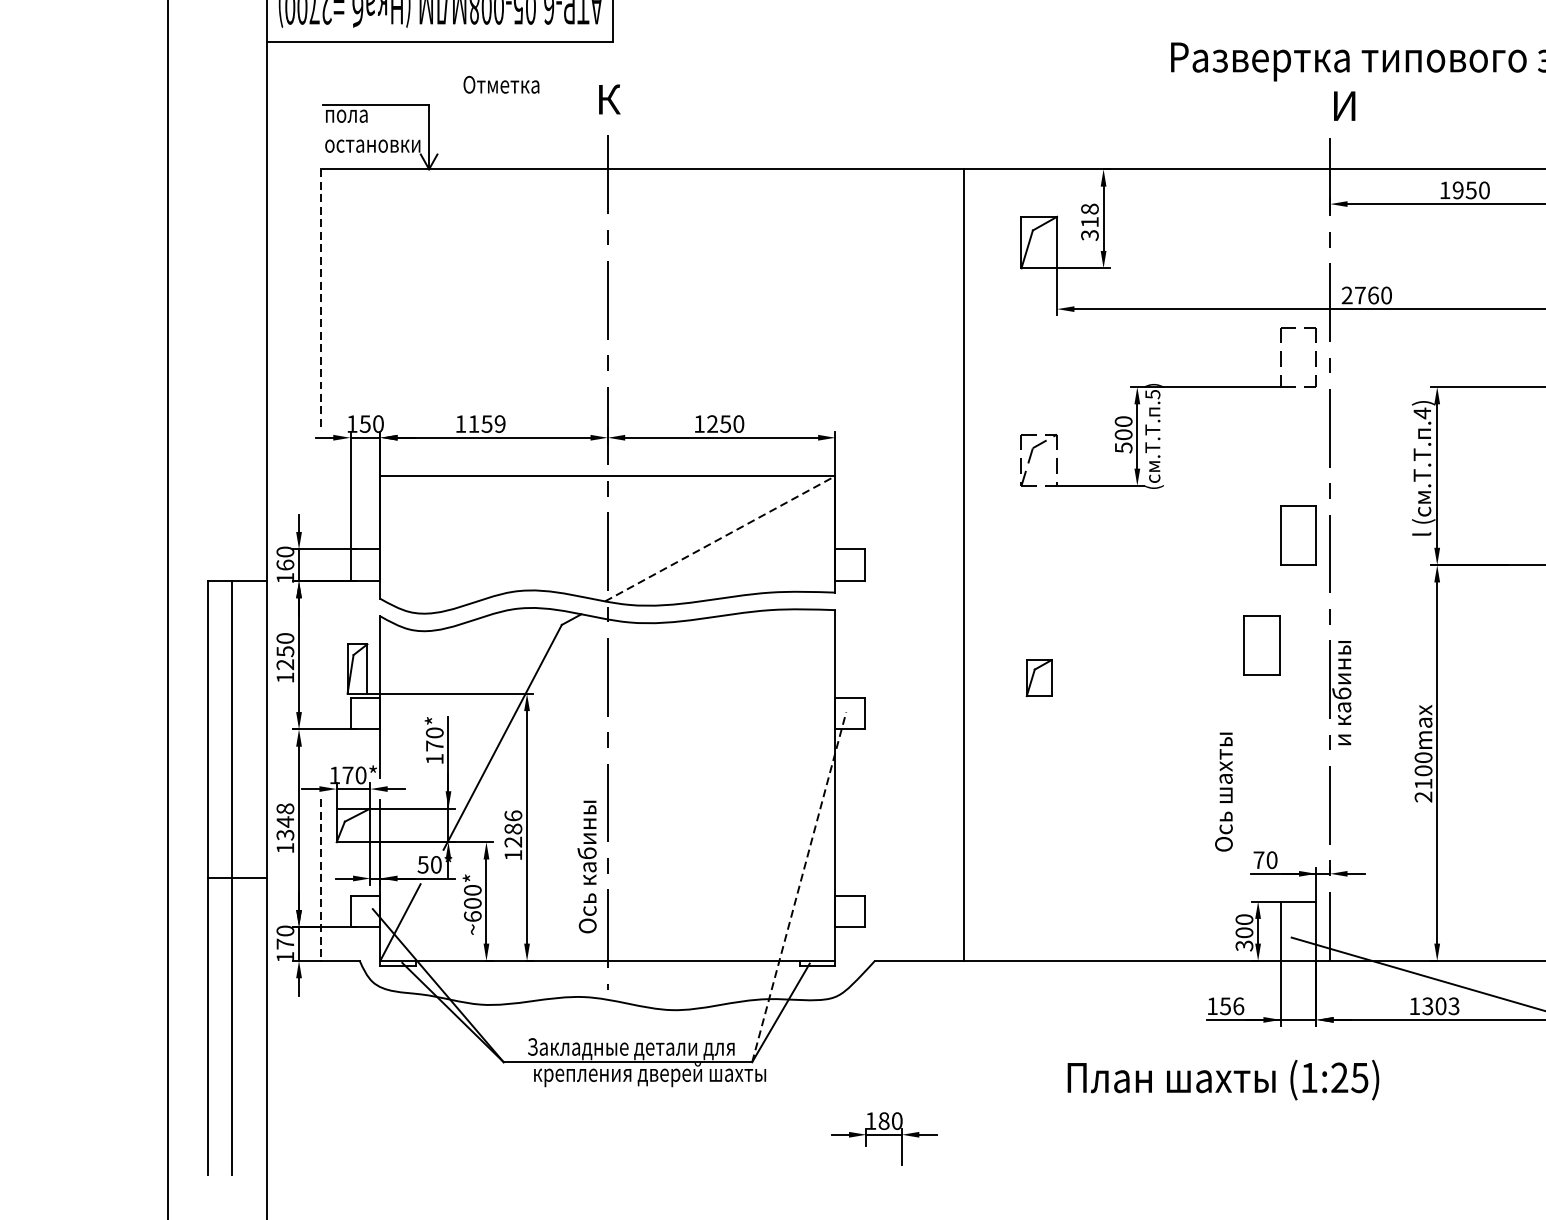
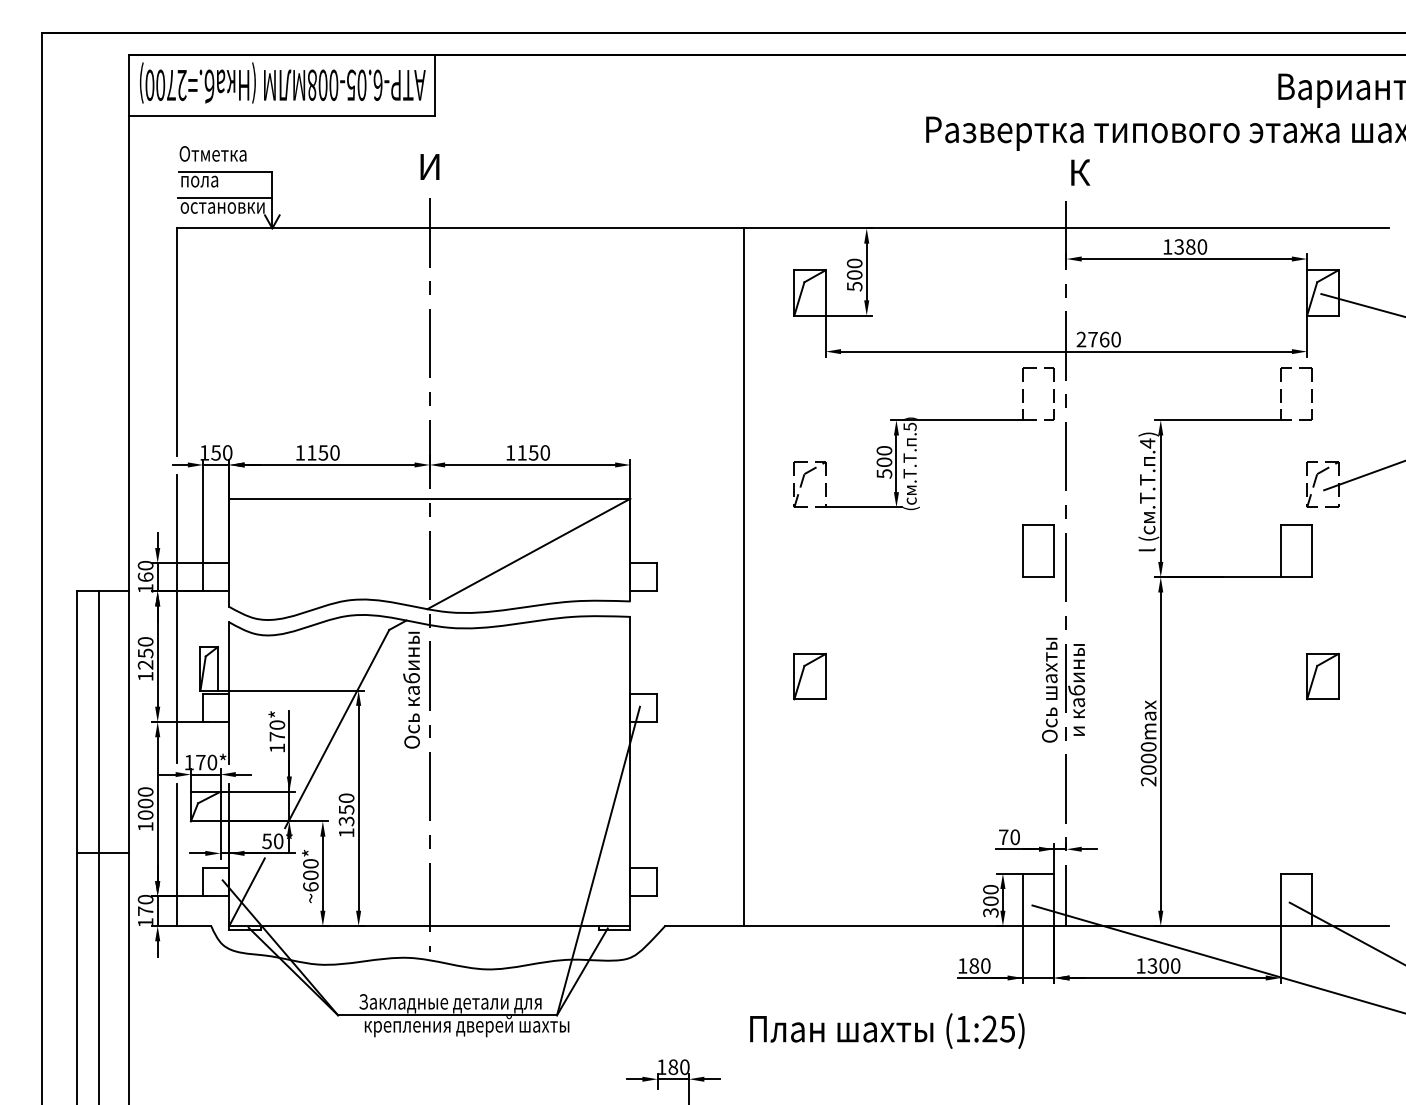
text: (500, 84) -> (212, 153), moved
text: (608, 99) -> (430, 166), К -> И
text: (1345, 105) -> (1079, 172), И -> К
line: (374, 134) -> (224, 197), added
text: (1464, 189) -> (1184, 246), 1950 -> 1380
text: (1089, 221) -> (854, 274), 318 -> 500
line: (320, 297) -> (176, 341), dashed -> solid
text: (499, 423) -> (334, 452), 1159 -> 1150
text: (711, 423) -> (521, 452), 1250 -> 1150
line: (719, 538) -> (528, 553), dashed -> solid
line: (320, 611) -> (176, 618), added
part: (1262, 644) -> (1006, 647), removed
part: (1038, 677) -> (809, 676), size x1.43
text: (1423, 783) -> (1148, 769), 2100max -> 2000max
text: (1223, 791) -> (1049, 689), moved
text: (285, 821) -> (145, 803), 1348 -> 1000
text: (513, 828) -> (346, 809), 1286 -> 1350
text: (587, 866) -> (411, 689), moved
line: (320, 880) -> (176, 855), dashed -> solid
line: (799, 887) -> (598, 861), dashed -> solid
text: (1231, 1005) -> (979, 965), 156 -> 180
text: (1453, 1005) -> (1175, 965), 1303 -> 1300
text: (1223, 1079) -> (887, 1030), moved

